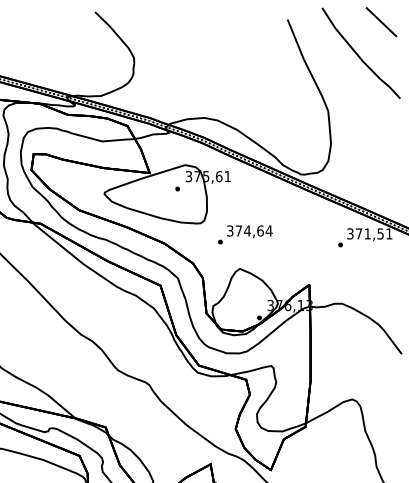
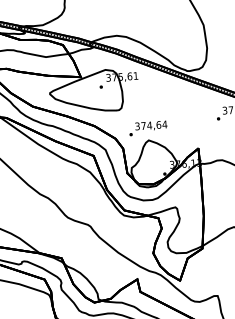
text: (245, 234) -> (148, 128), moved

